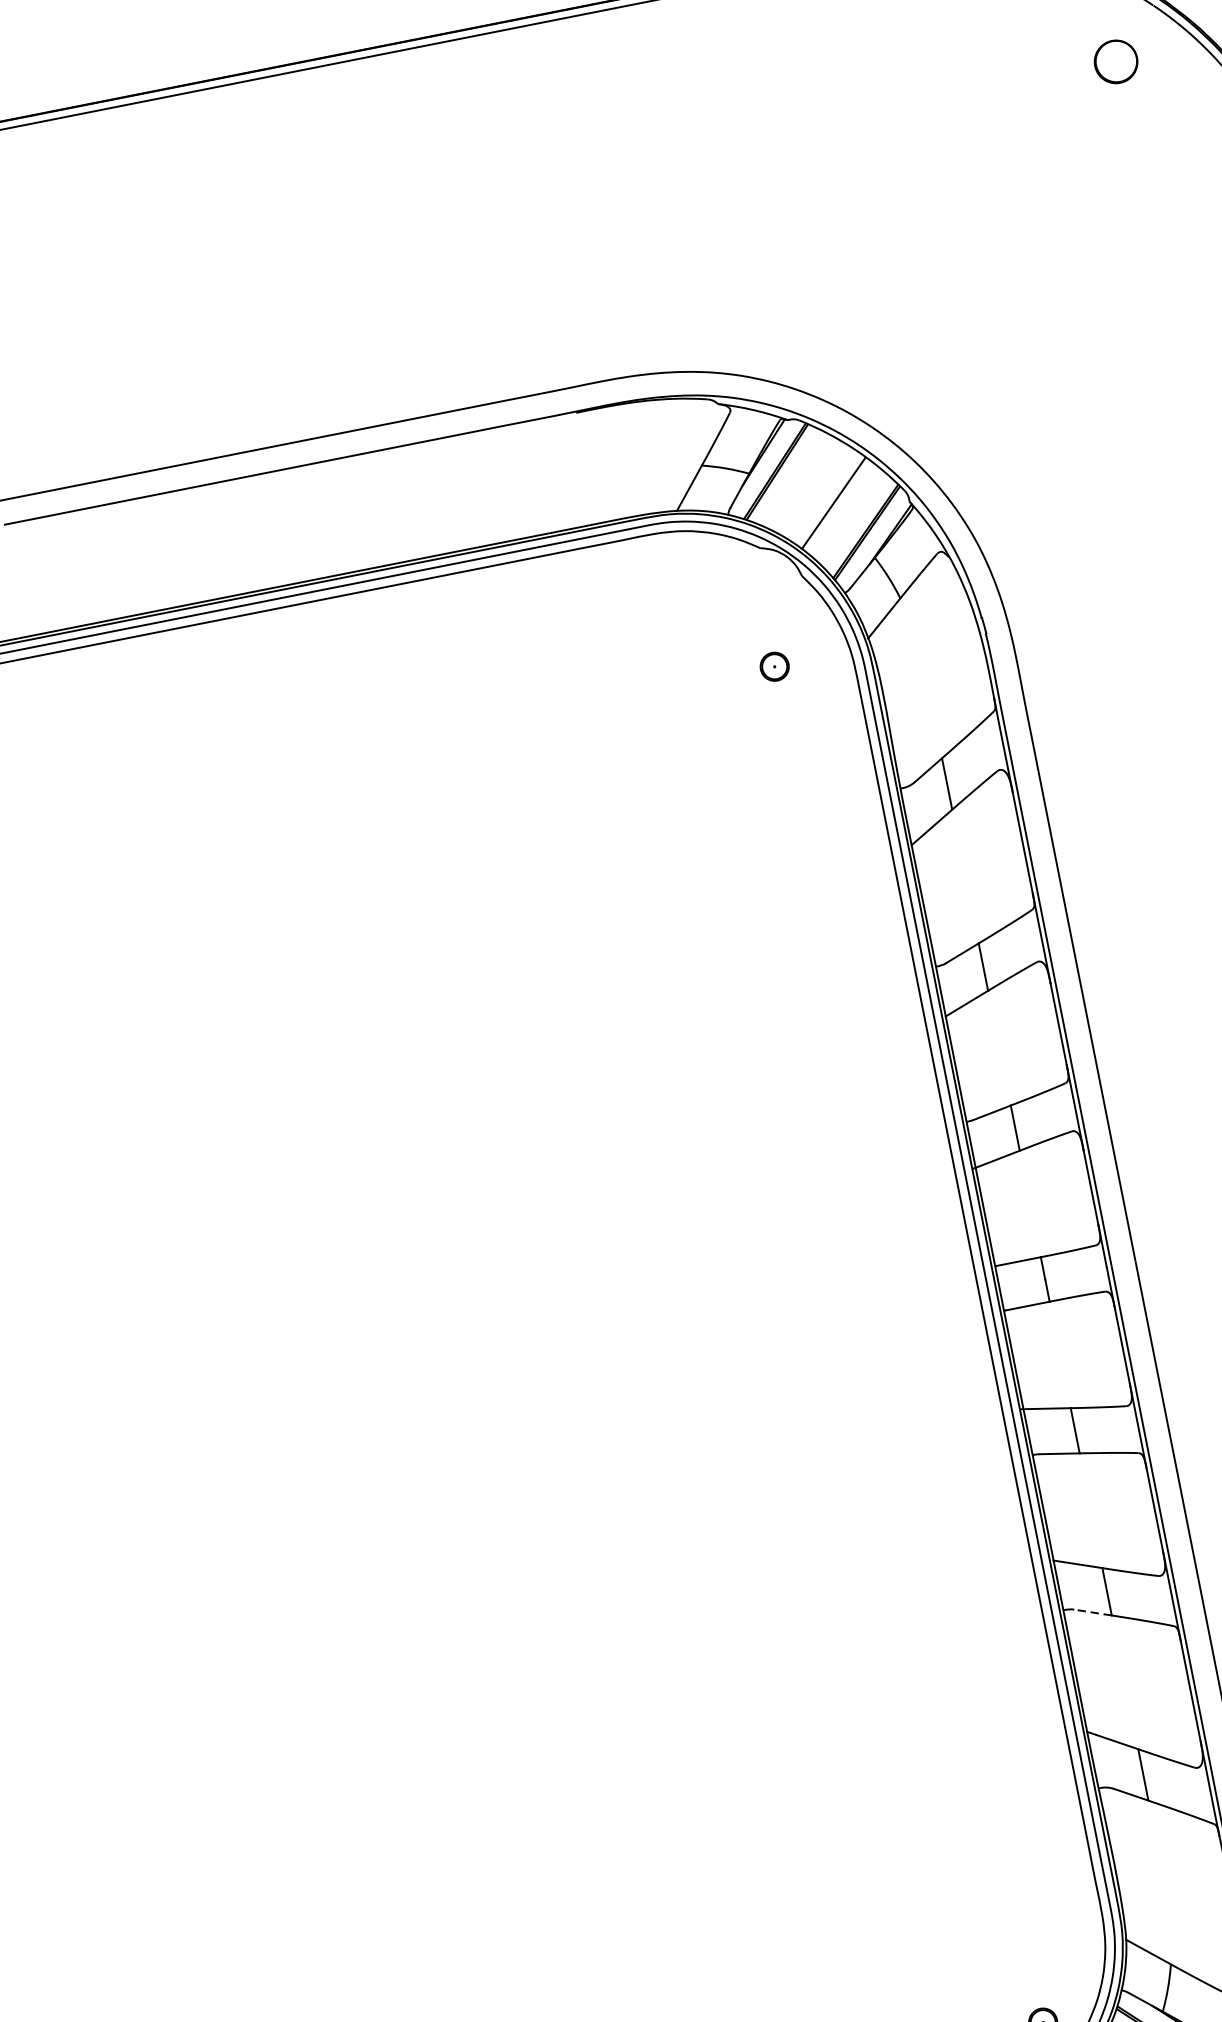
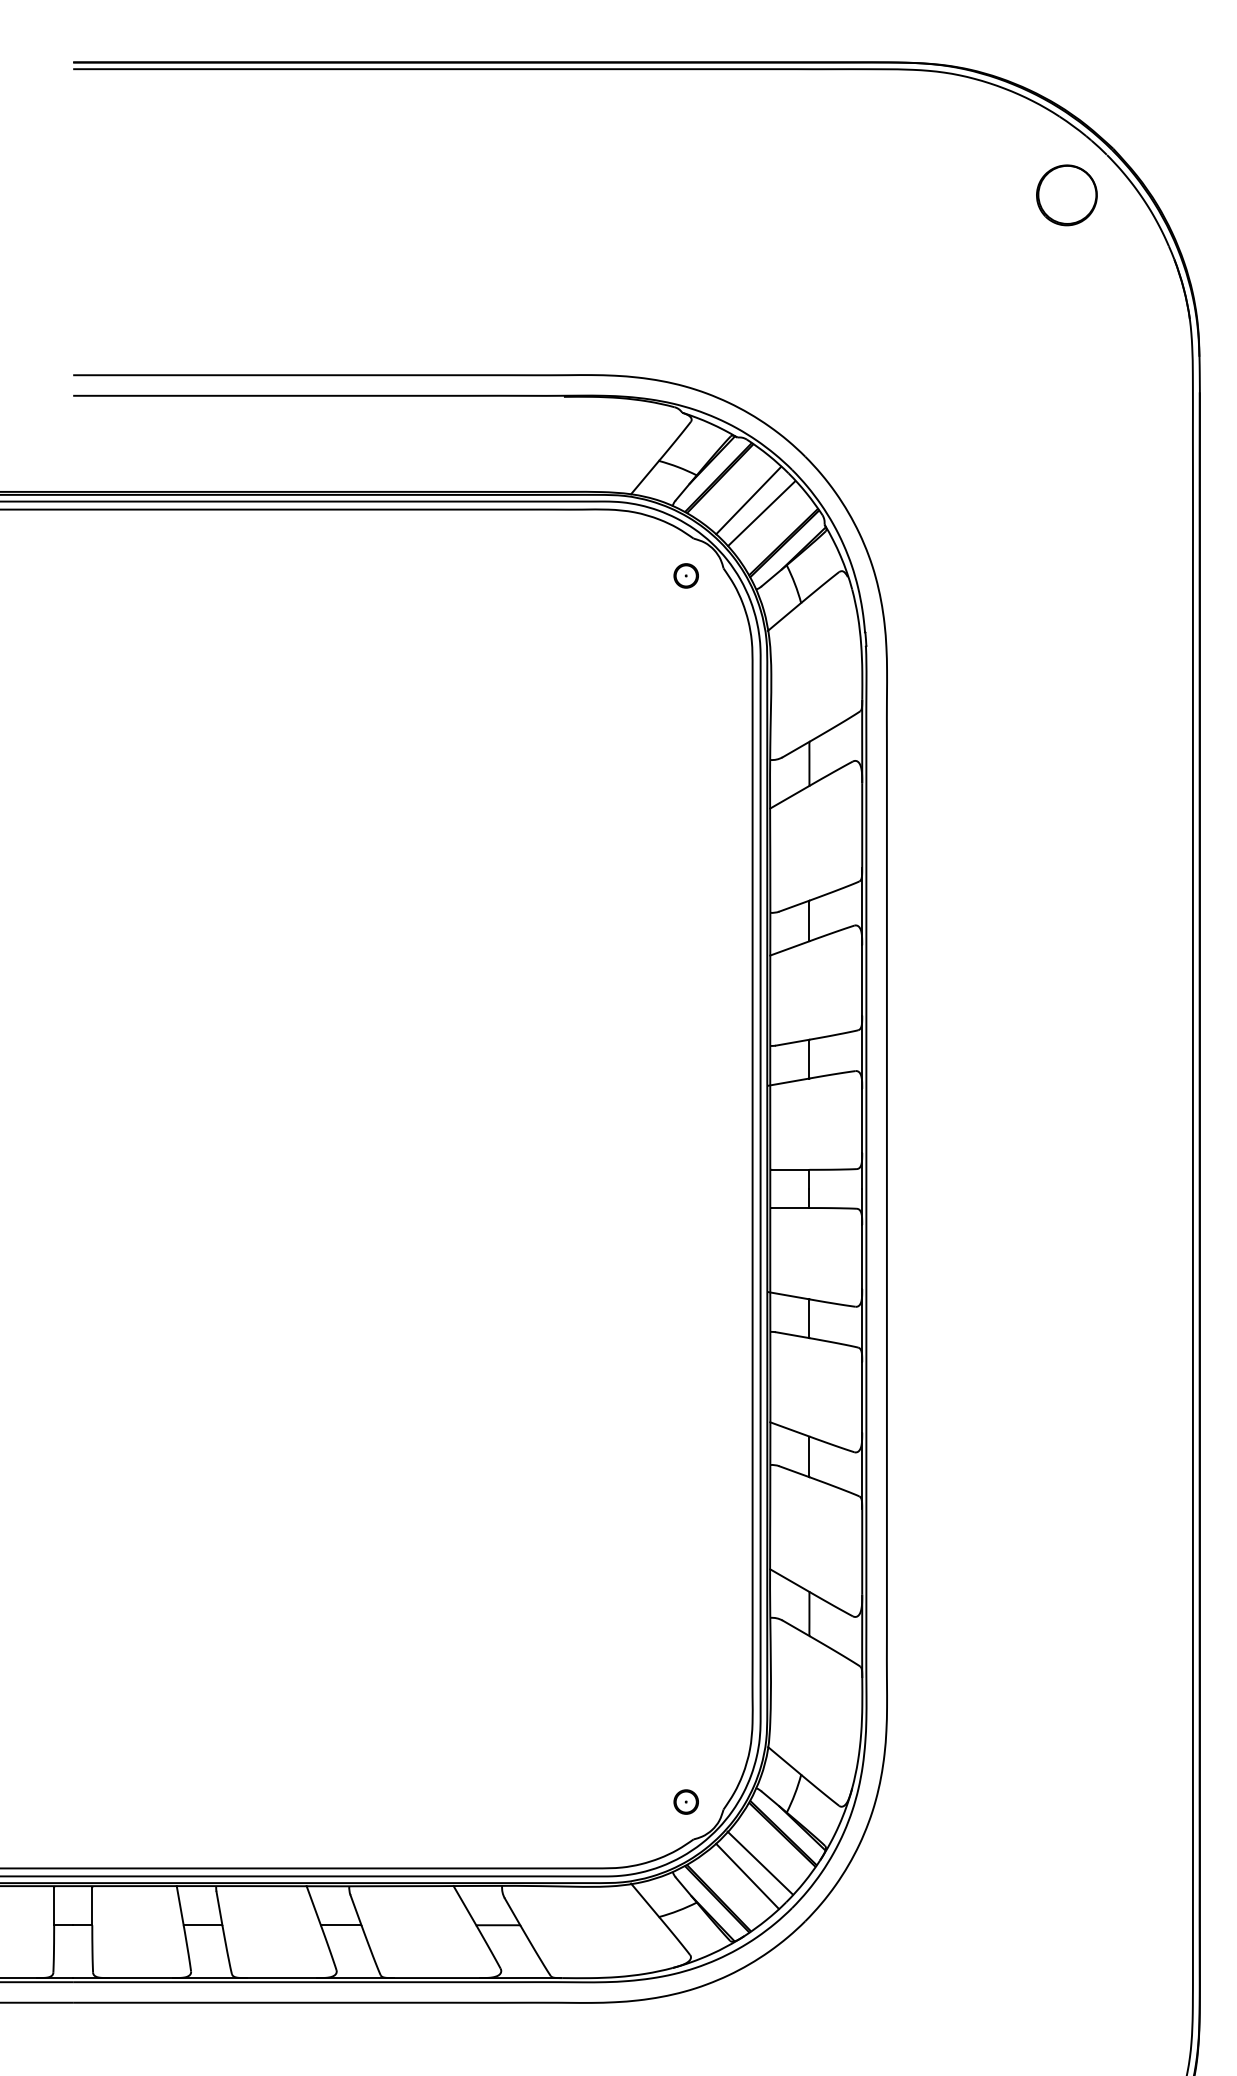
part: (1115, 62) -> (1066, 195), size x1.67
line: (815, 491) -> (748, 500), added
part: (773, 666) -> (685, 575), moved
line: (1093, 1612) -> (794, 1471), dashed -> solid

